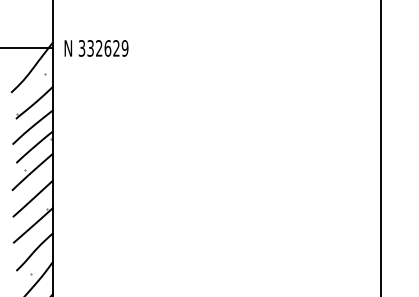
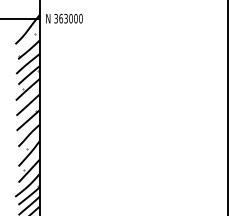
text: (106, 48) -> (70, 18), 332629 -> 363000

